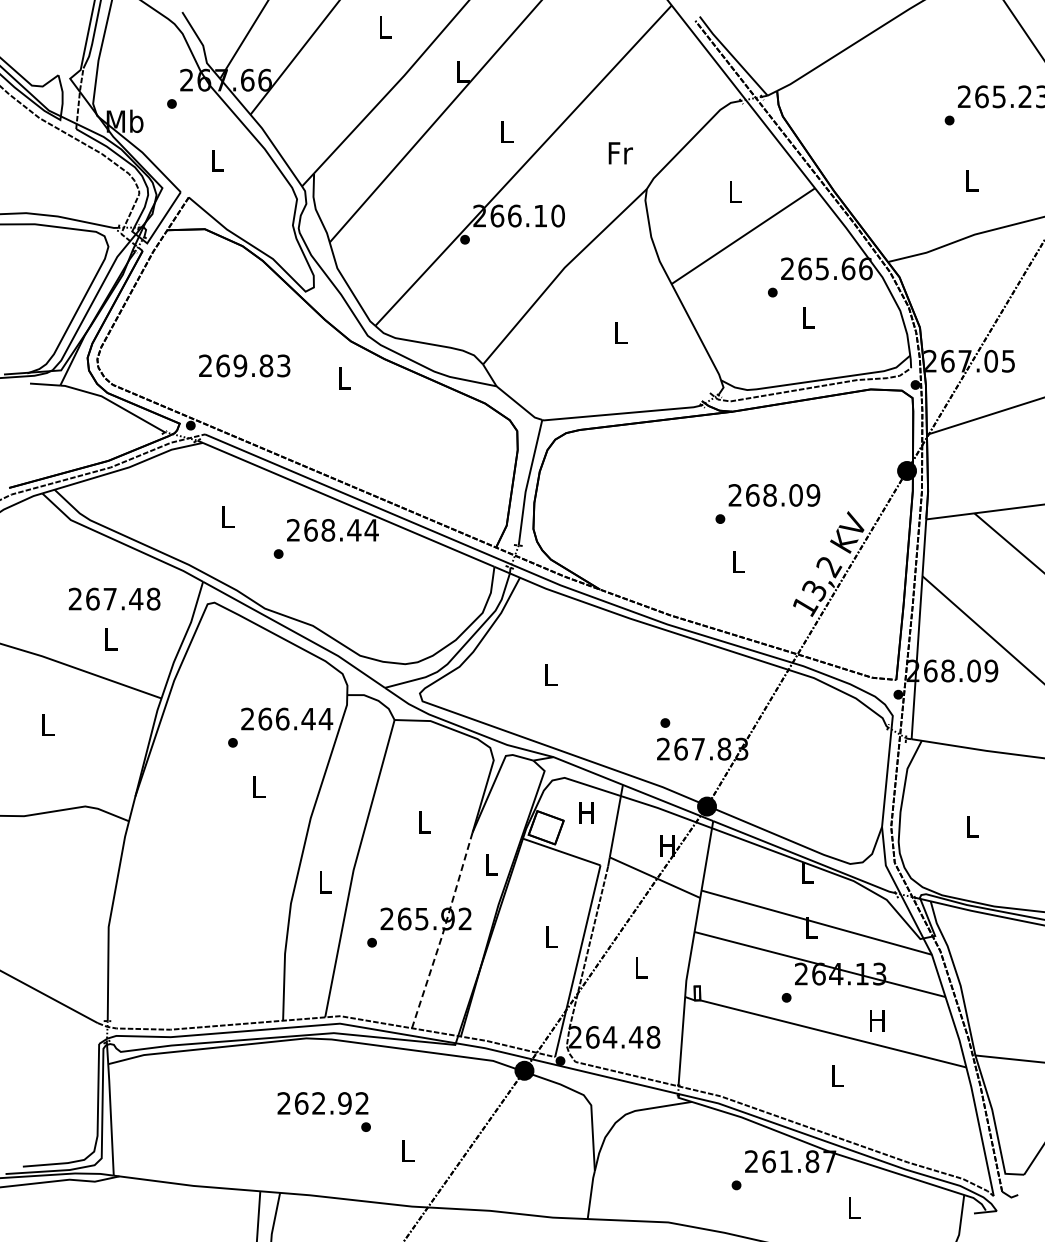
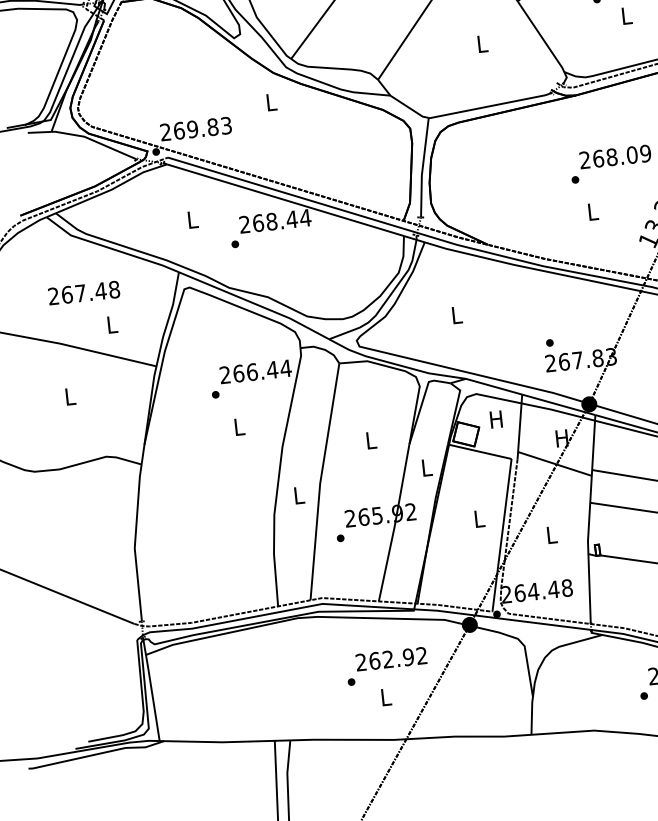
text: (244, 365) -> (195, 128), moved
text: (114, 598) -> (84, 292), moved
line: (443, 931) -> (395, 523), dashed -> solid
text: (322, 1103) -> (391, 659), moved

